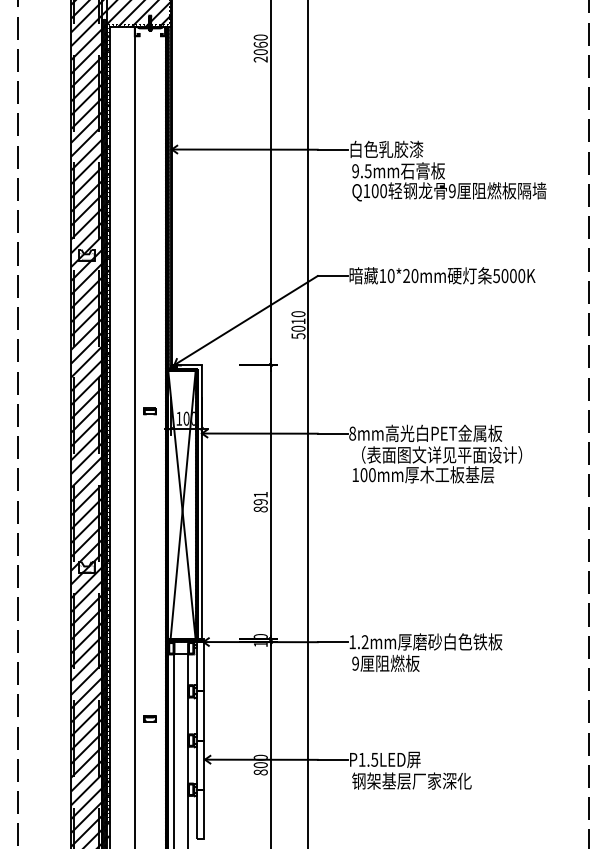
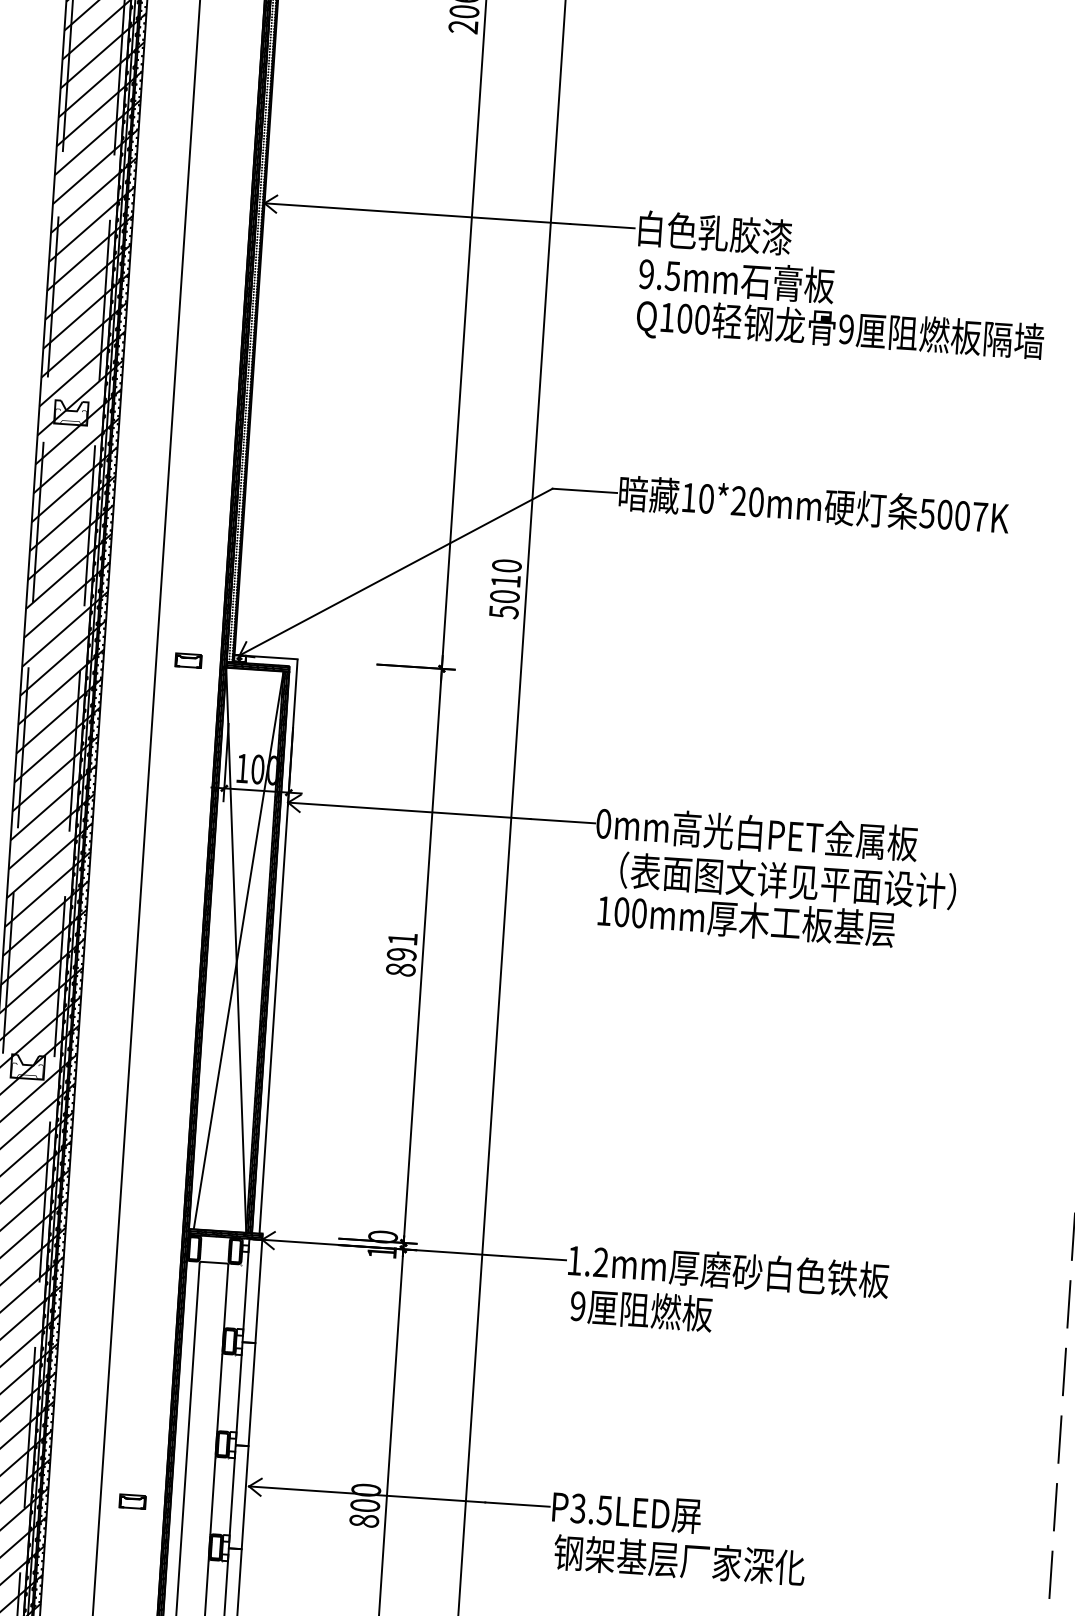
text: (521, 276) -> (979, 518), 5000K -> 5007K
part: (149, 411) -> (187, 661), moved
text: (352, 433) -> (603, 823), 8mm -> 0mm
part: (149, 718) -> (131, 1501), moved
text: (361, 759) -> (577, 1507), P1.5LED -> P3.5LED

